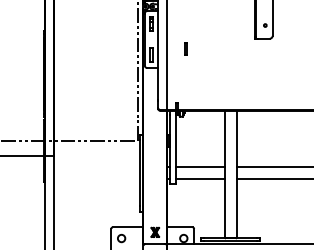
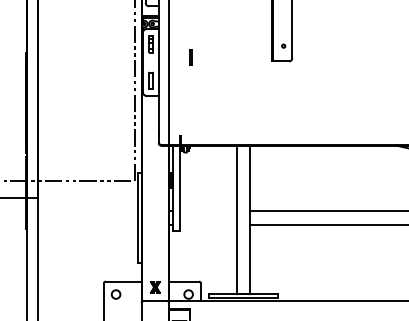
line: (185, 48) -> (190, 57), moved
line: (199, 167) -> (207, 211), removed
line: (199, 179) -> (207, 225), removed

